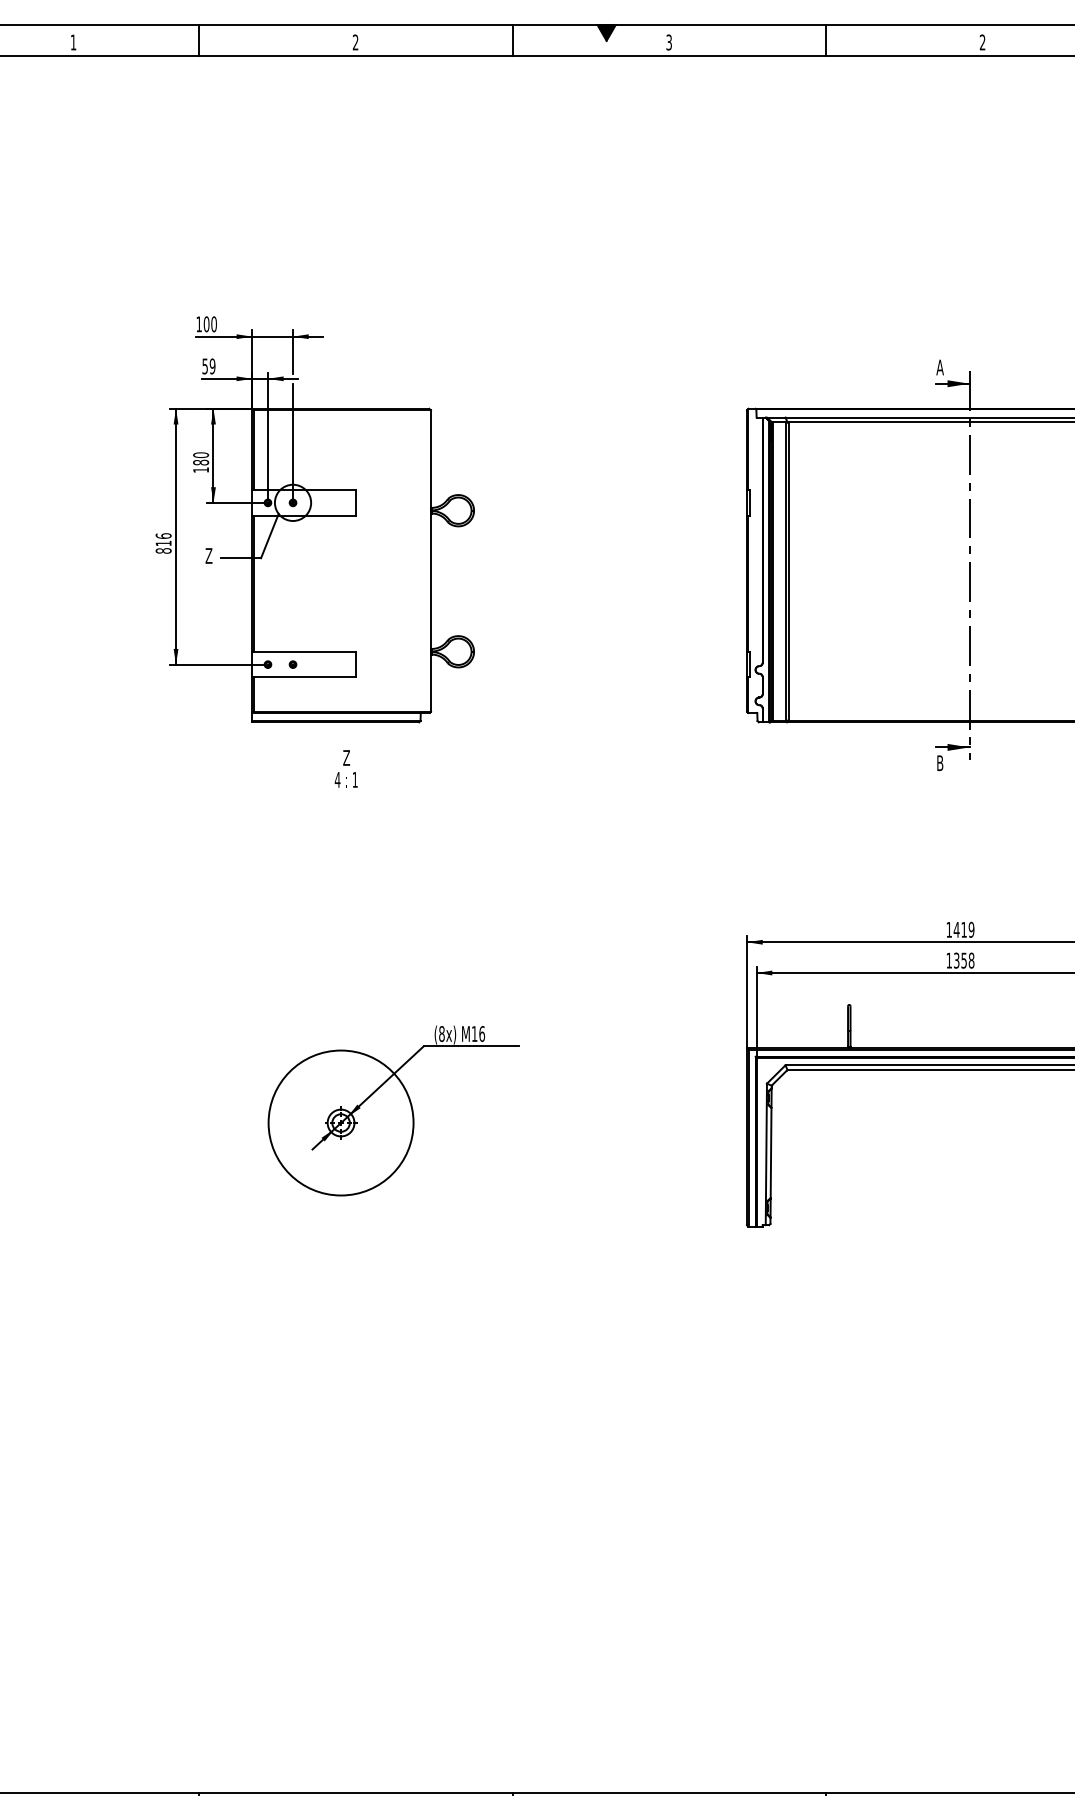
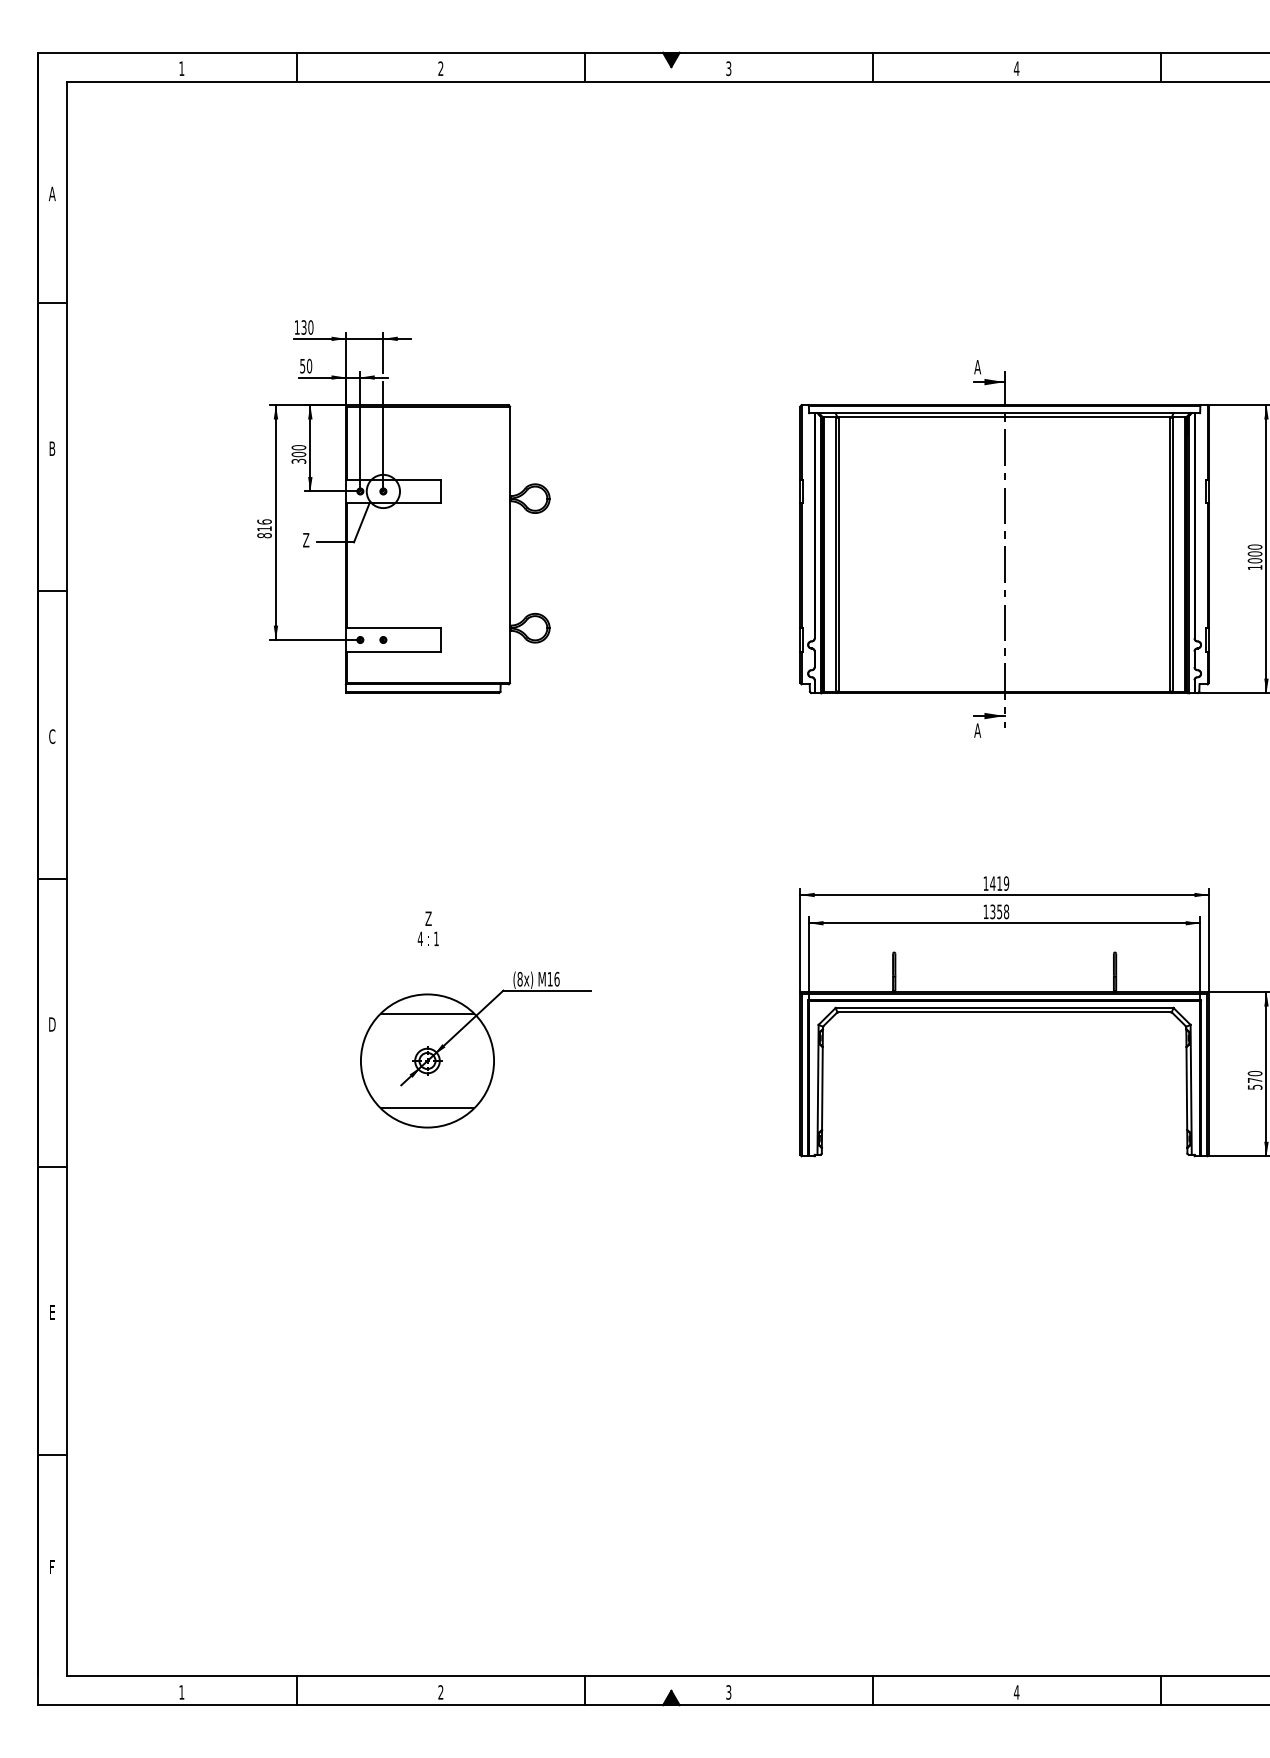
text: (982, 42) -> (1016, 68), 2 -> 4
text: (206, 324) -> (303, 327), 100 -> 130
text: (211, 366) -> (308, 366), 59 -> 50
text: (200, 465) -> (298, 457), 180 -> 300
text: (939, 763) -> (977, 730), B -> A
text: (345, 768) -> (427, 928), moved
line: (341, 1071) -> (427, 1013), added
line: (341, 1174) -> (427, 1108), added

